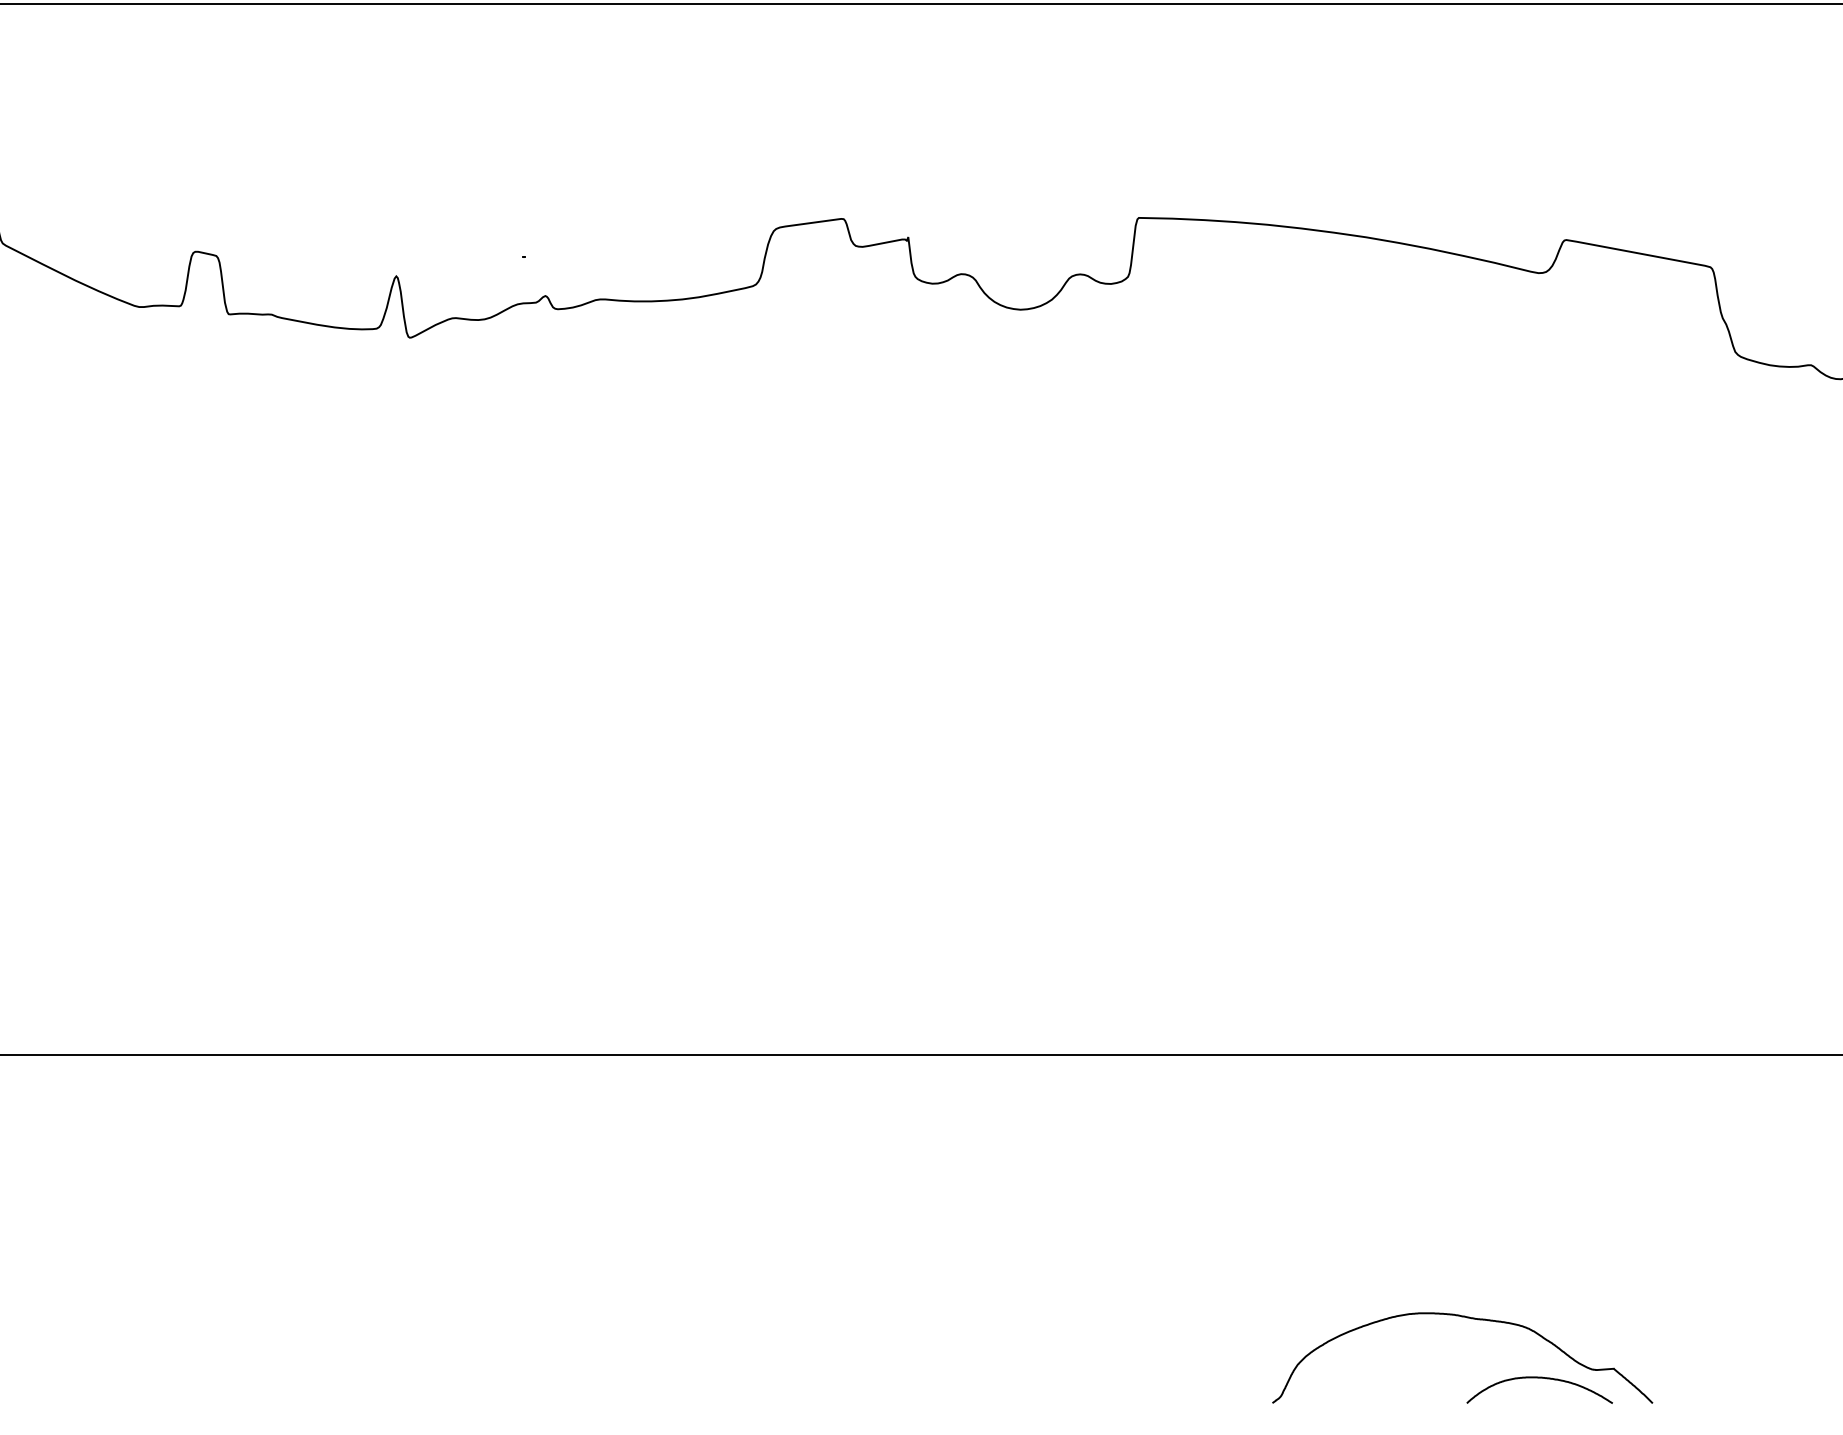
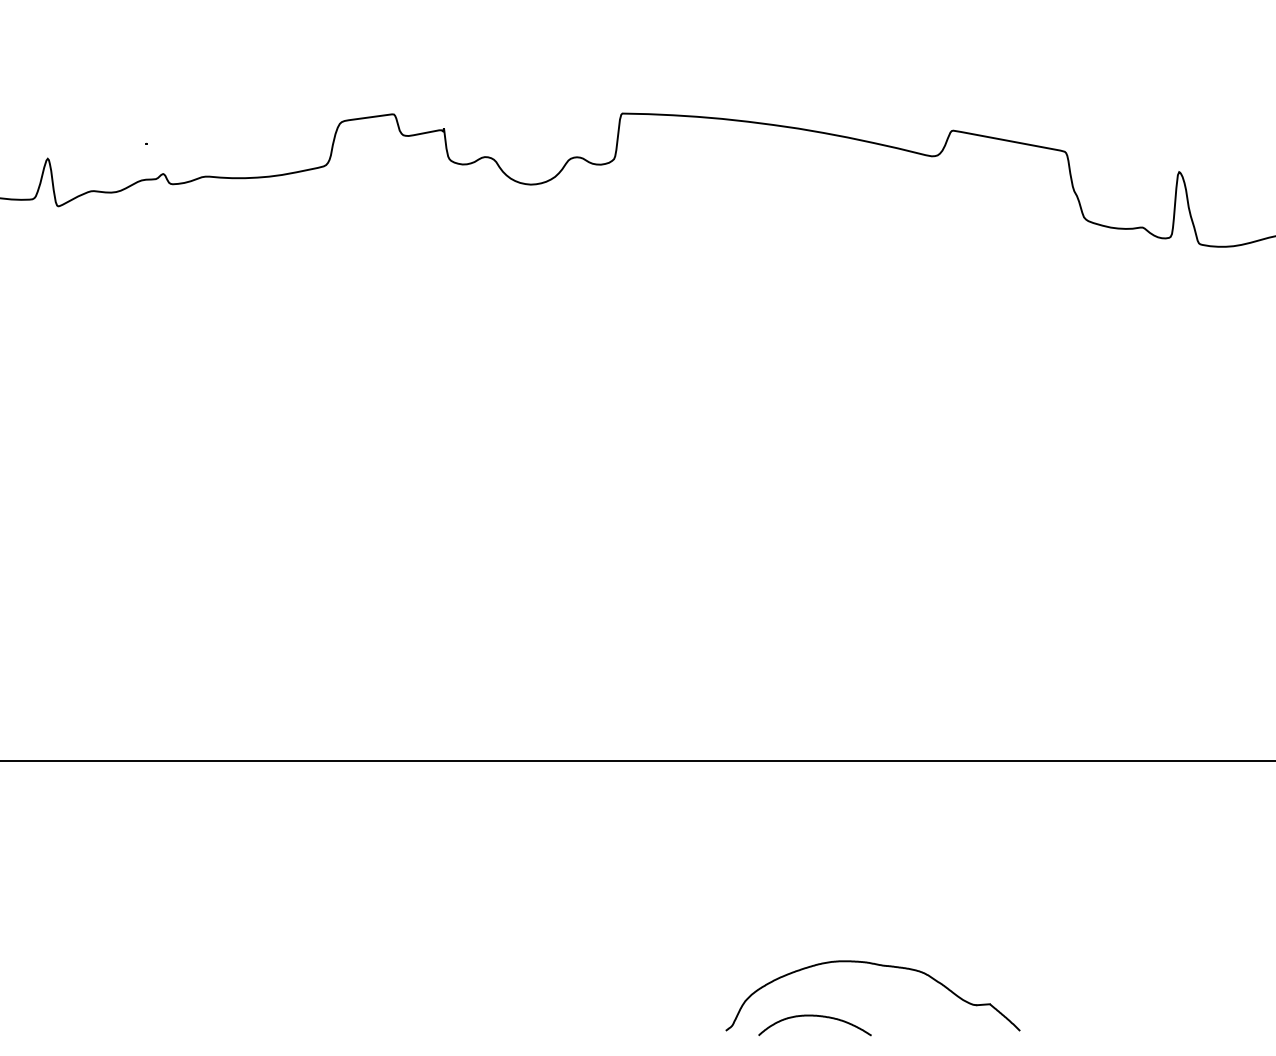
curve: (1539, 1378) -> (814, 1016), moved

